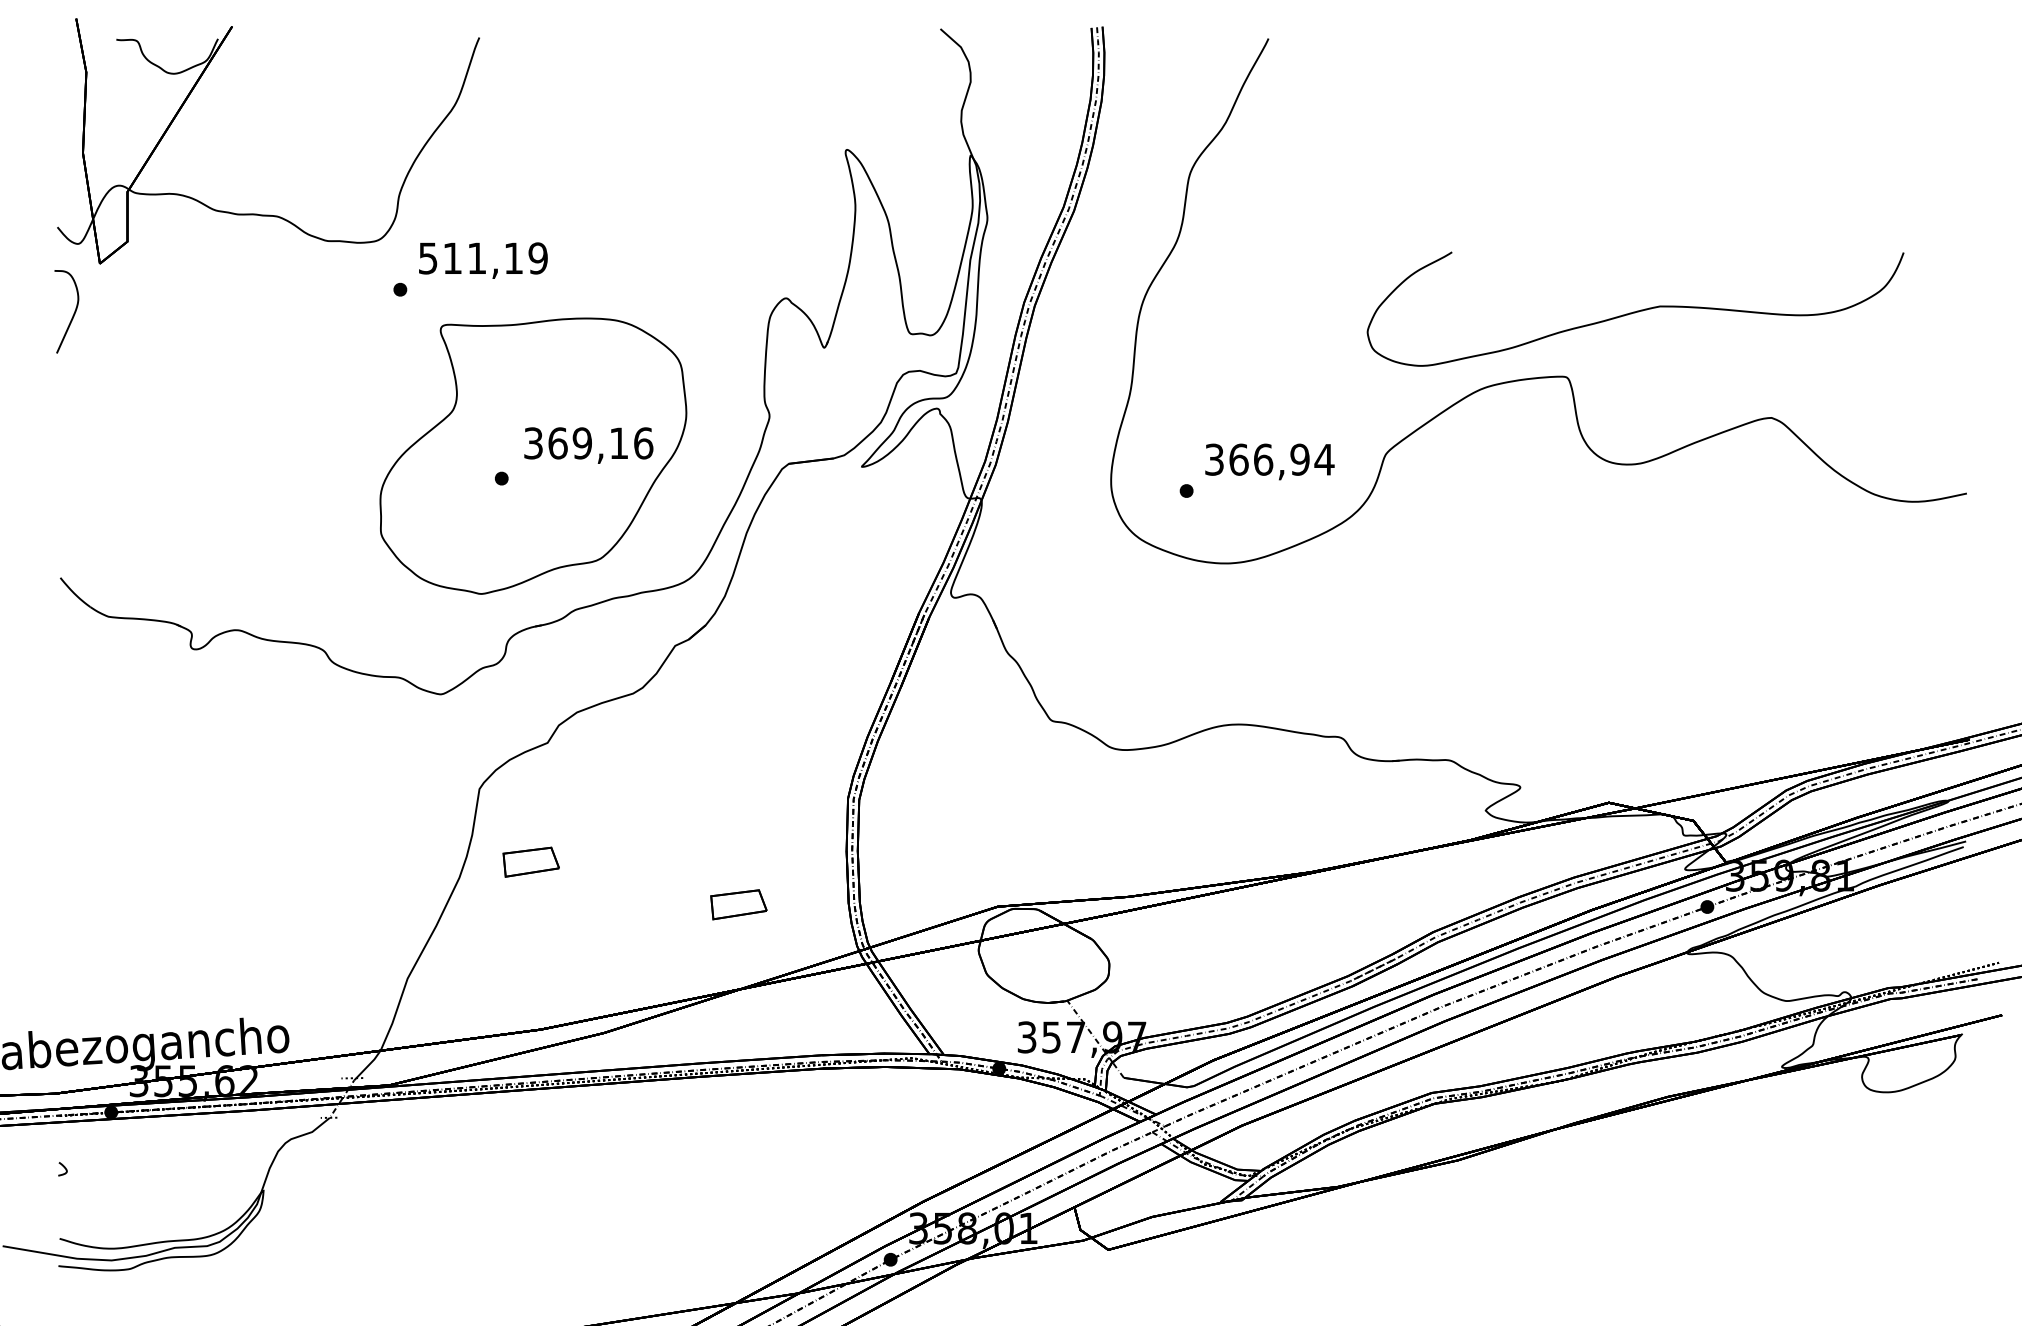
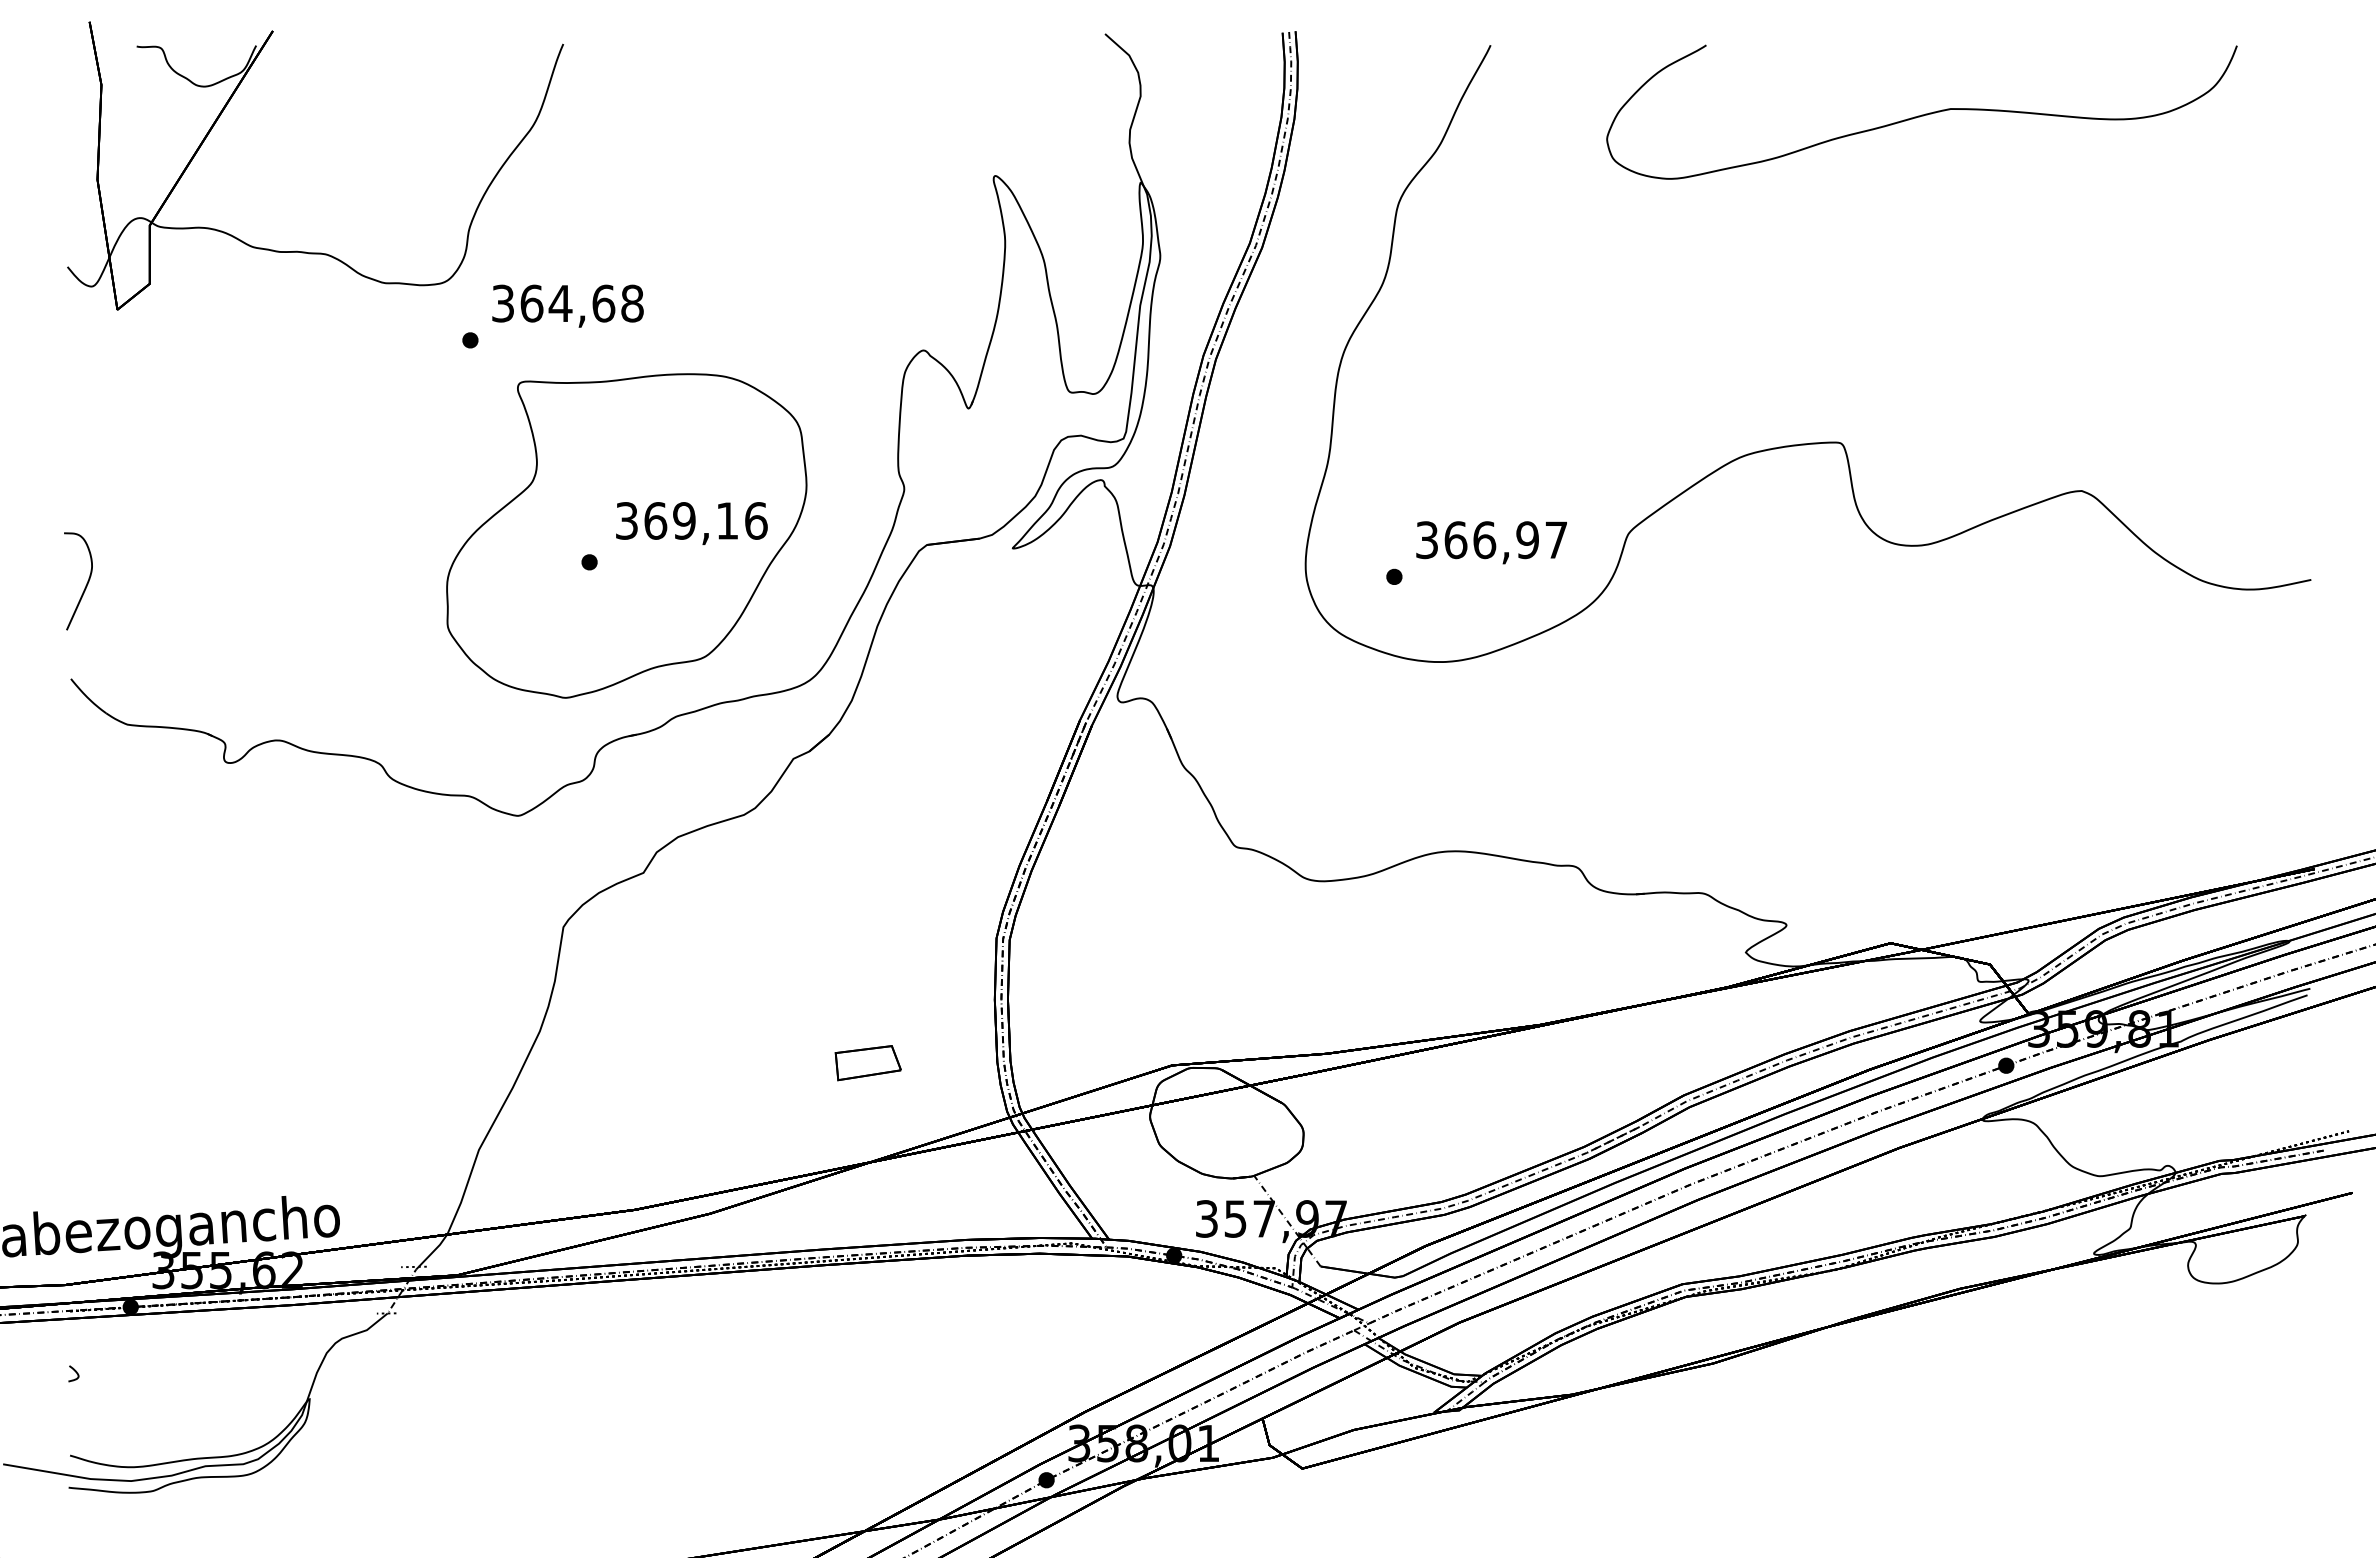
text: (482, 258) -> (567, 303), 511,19 -> 364,68
curve: (1635, 311) -> (1921, 114), moved
curve: (72, 315) -> (85, 585), moved
text: (1324, 459) -> (1556, 539), 366,94 -> 366,97
part: (530, 862) -> (623, 1013), removed

